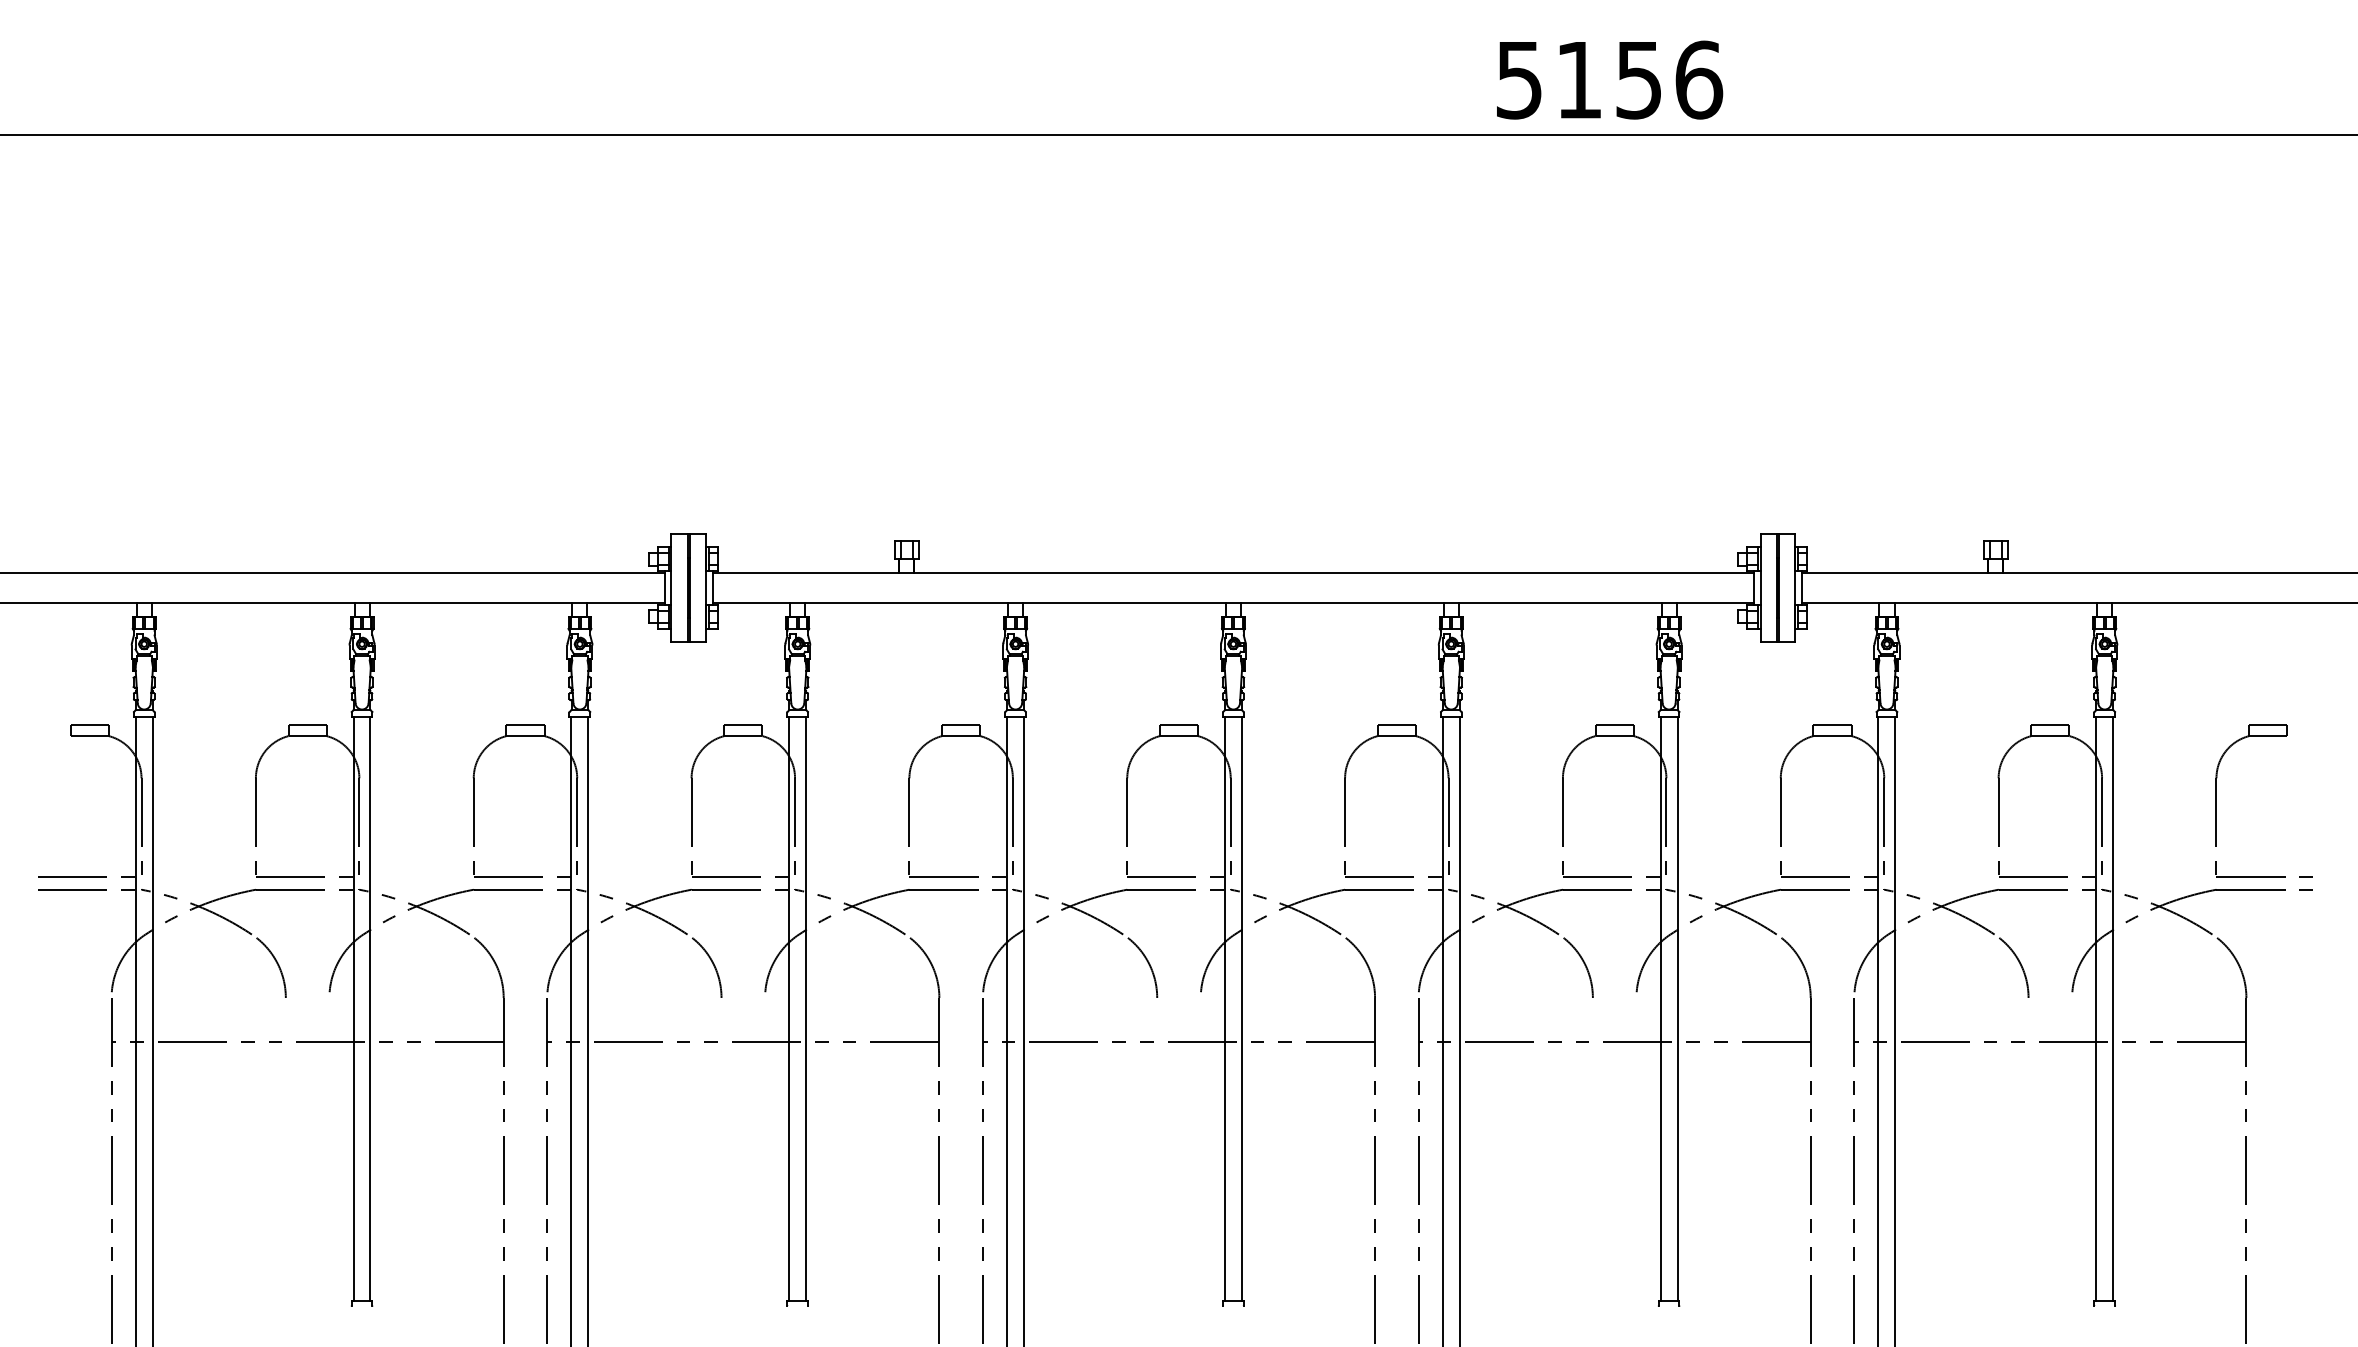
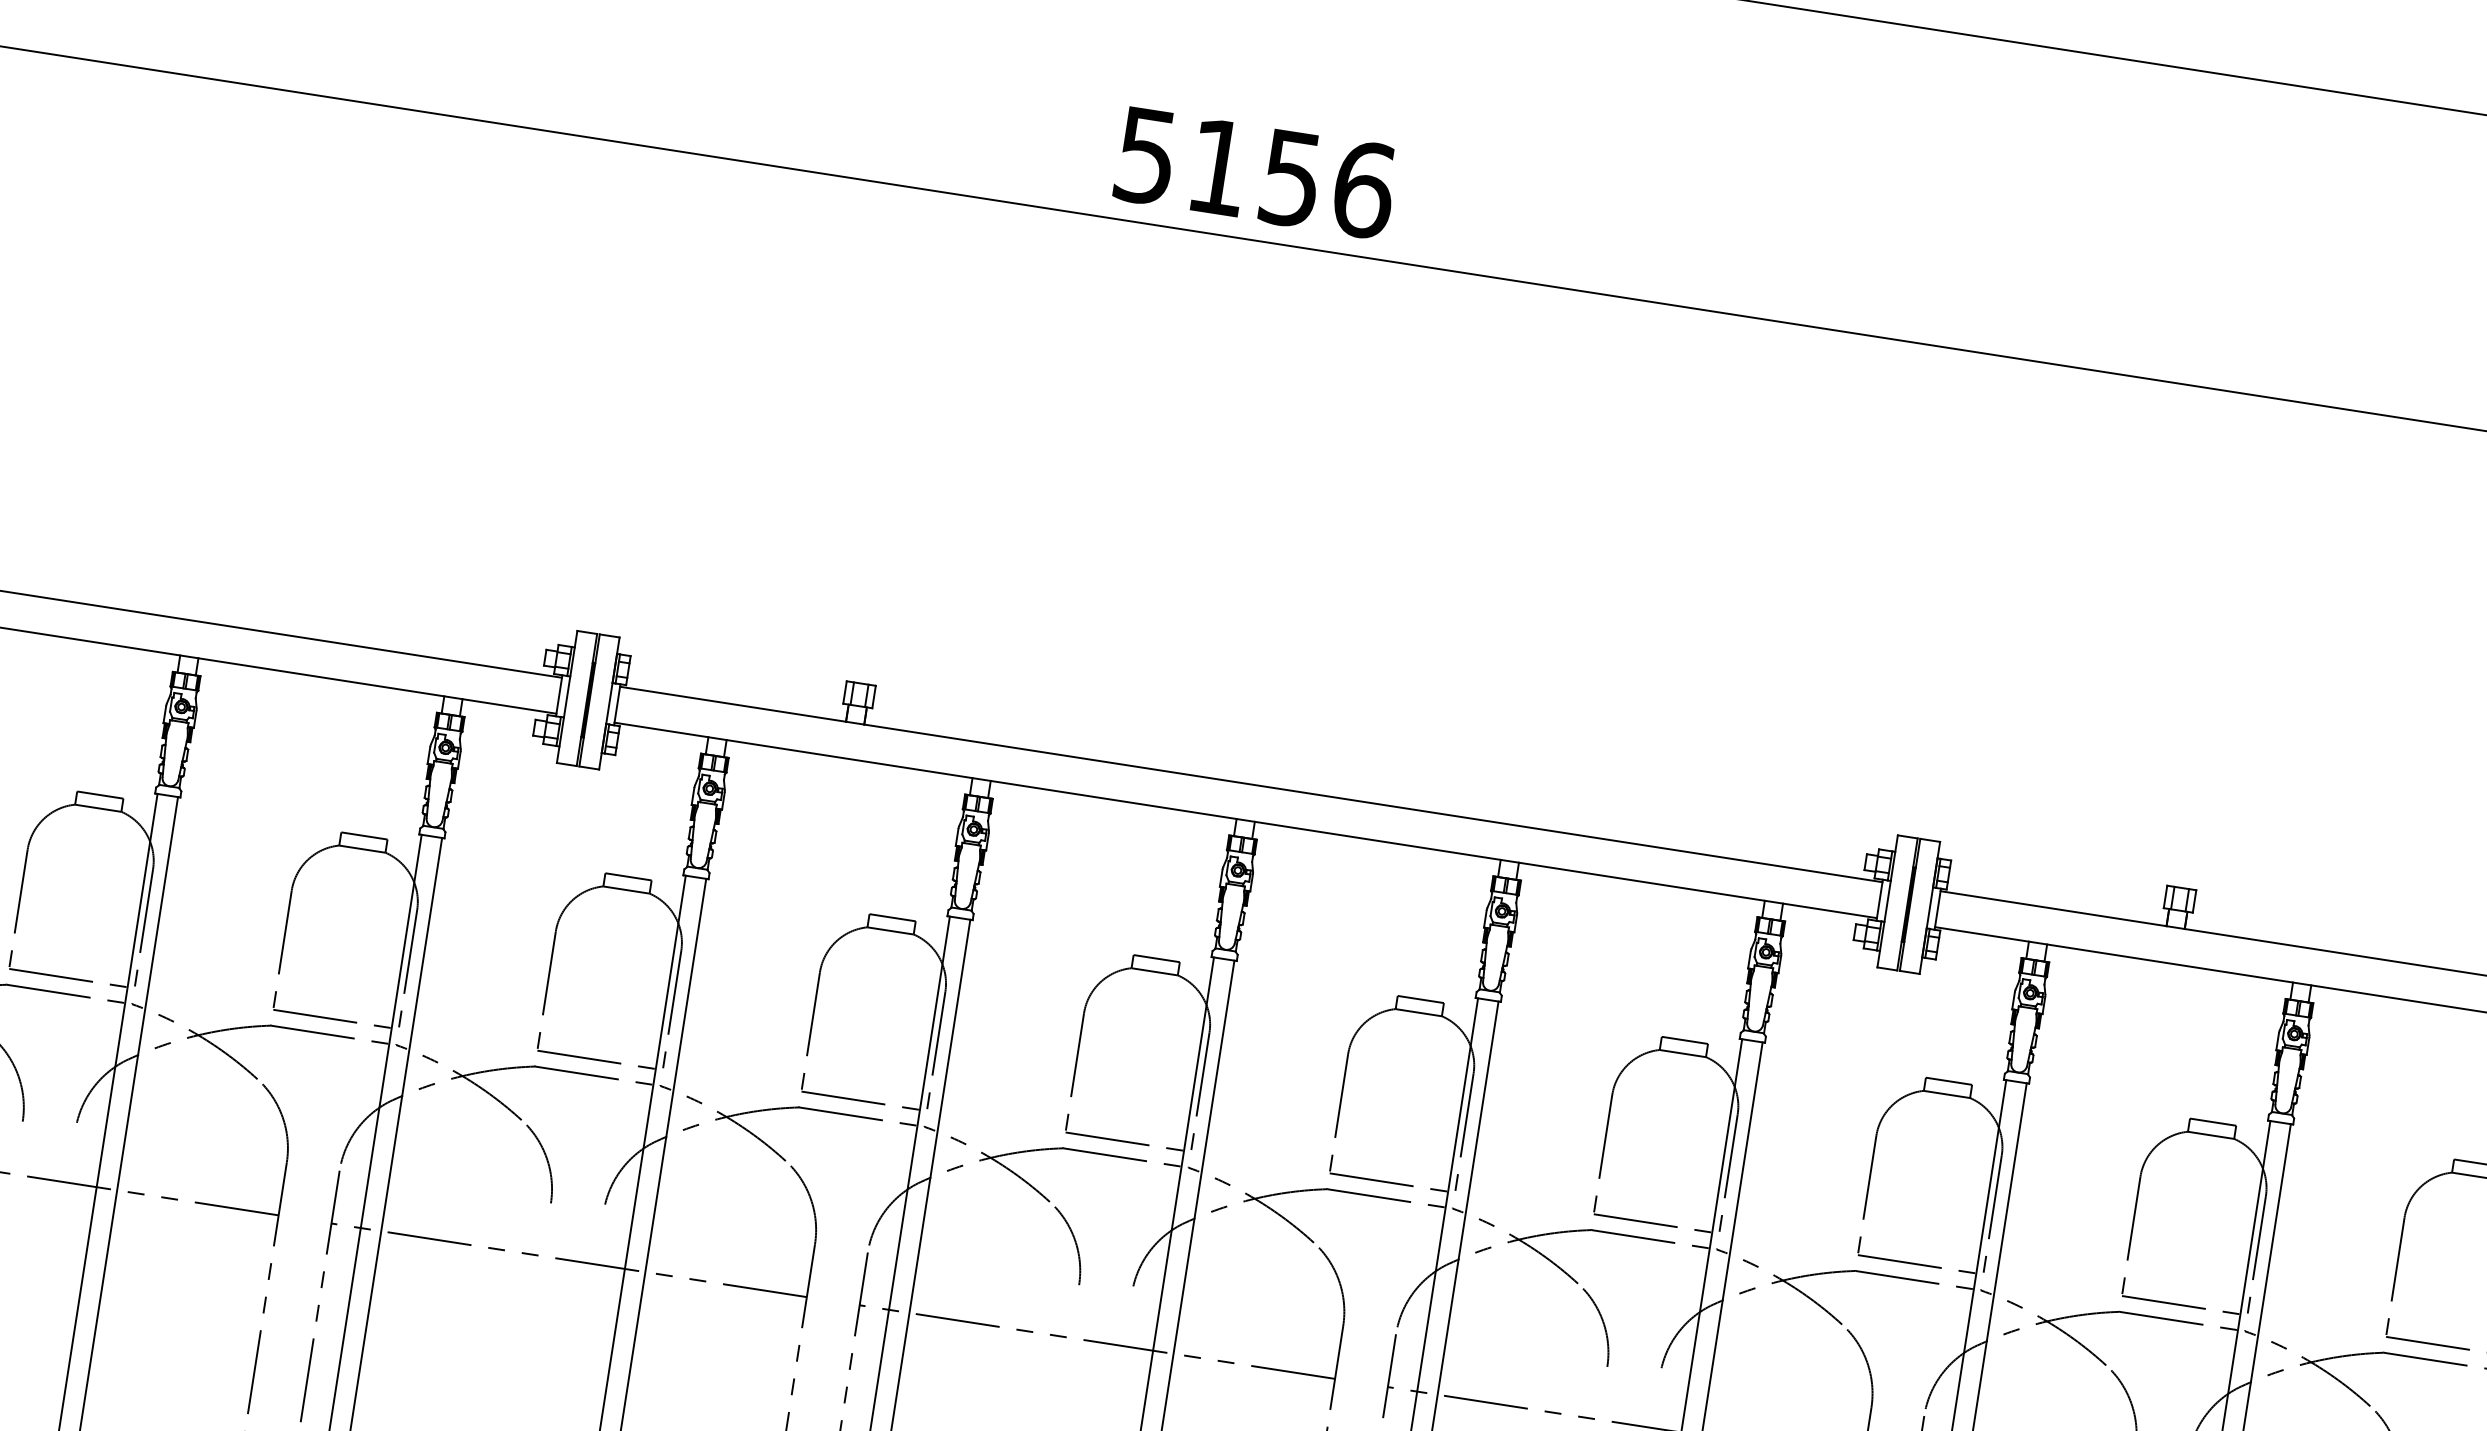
text: (1610, 79) -> (1256, 172), moved

